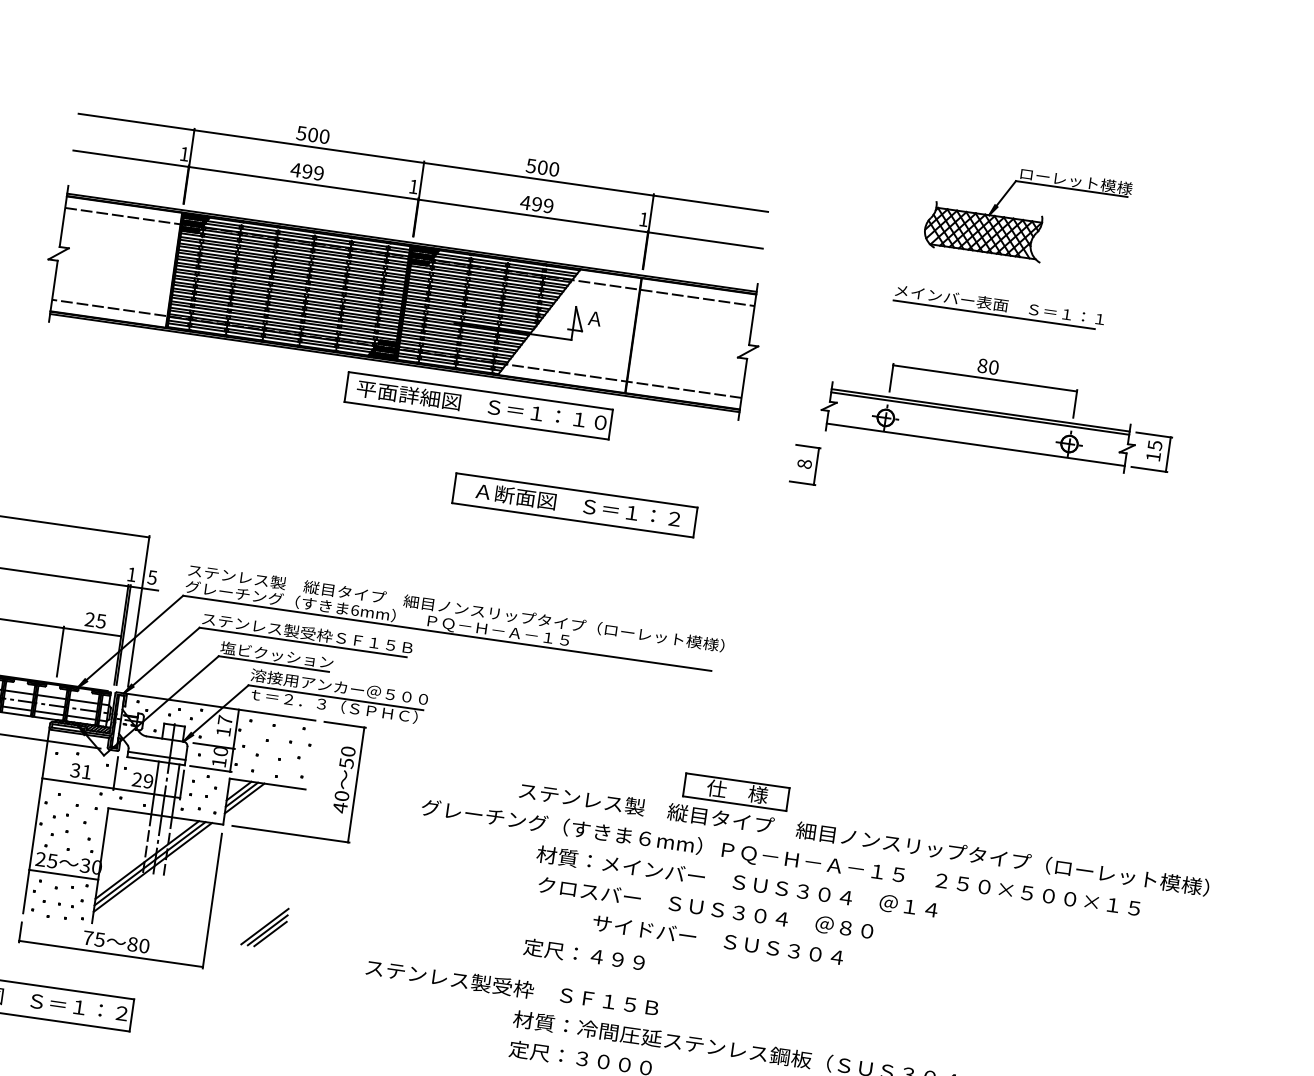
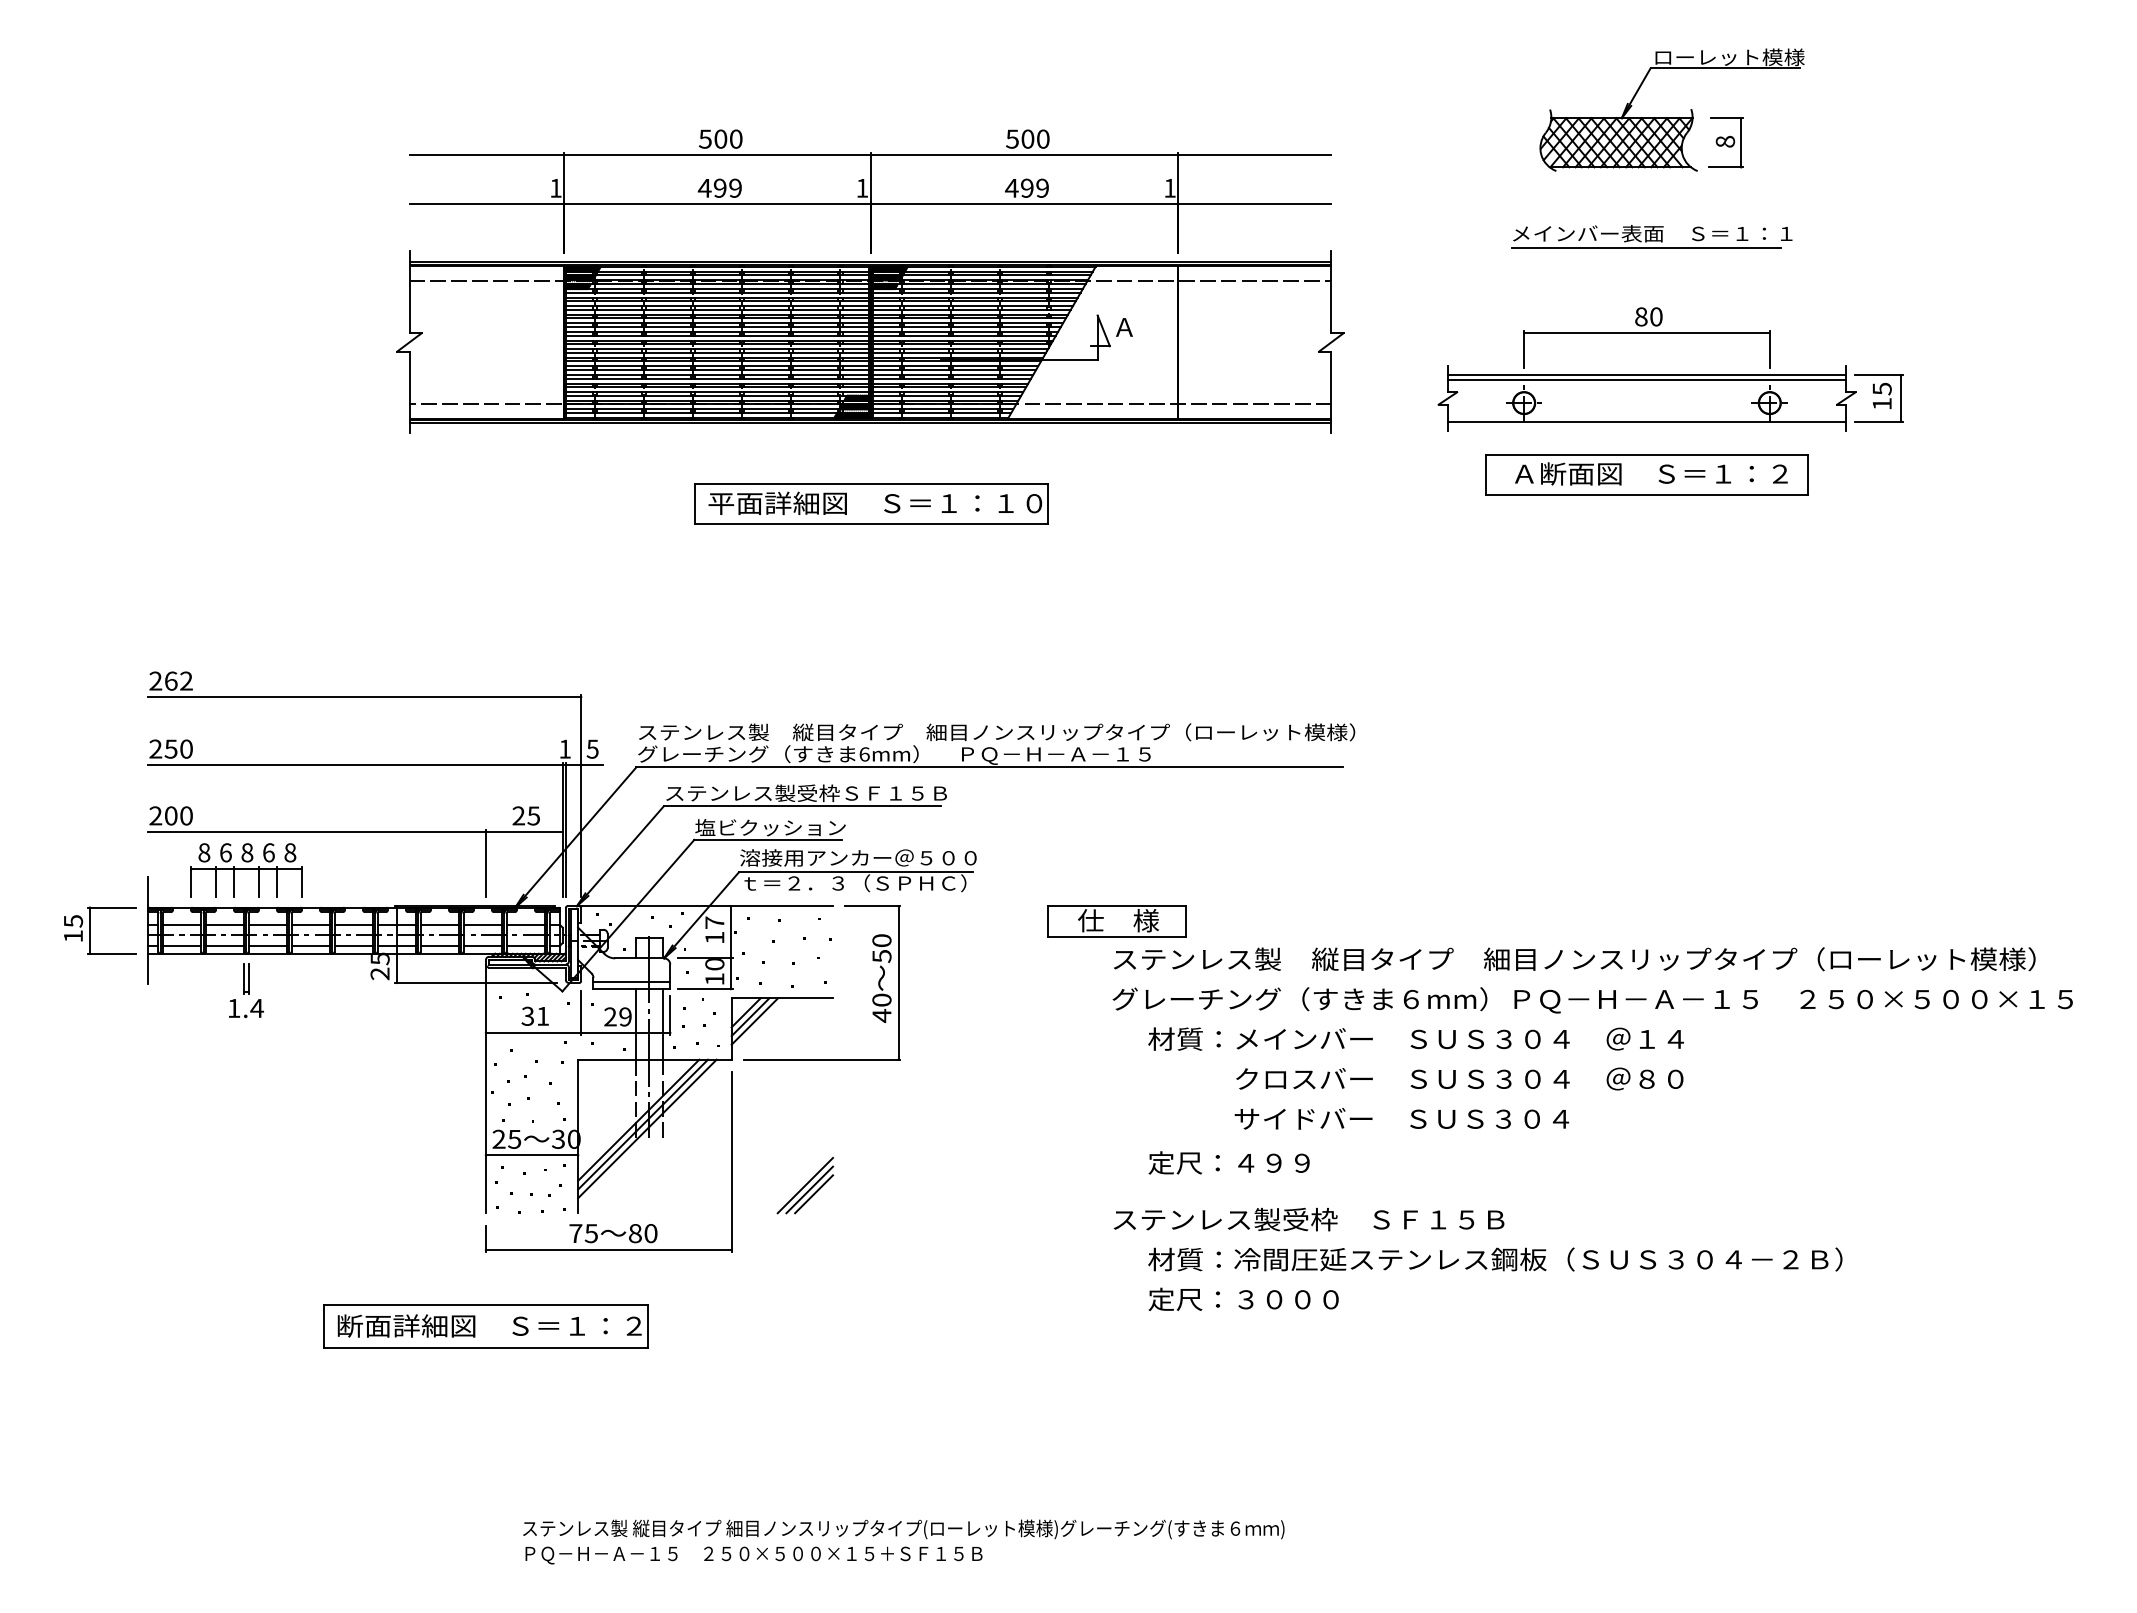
part: (478, 405) -> (871, 503), moved
part: (804, 464) -> (1725, 142), moved
part: (574, 505) -> (1646, 474), moved
part: (735, 792) -> (1116, 921), moved
text: (780, 858) -> (1592, 1000), moved
text: (705, 907) -> (1459, 1078), moved
text: (511, 987) -> (1308, 1219), moved

